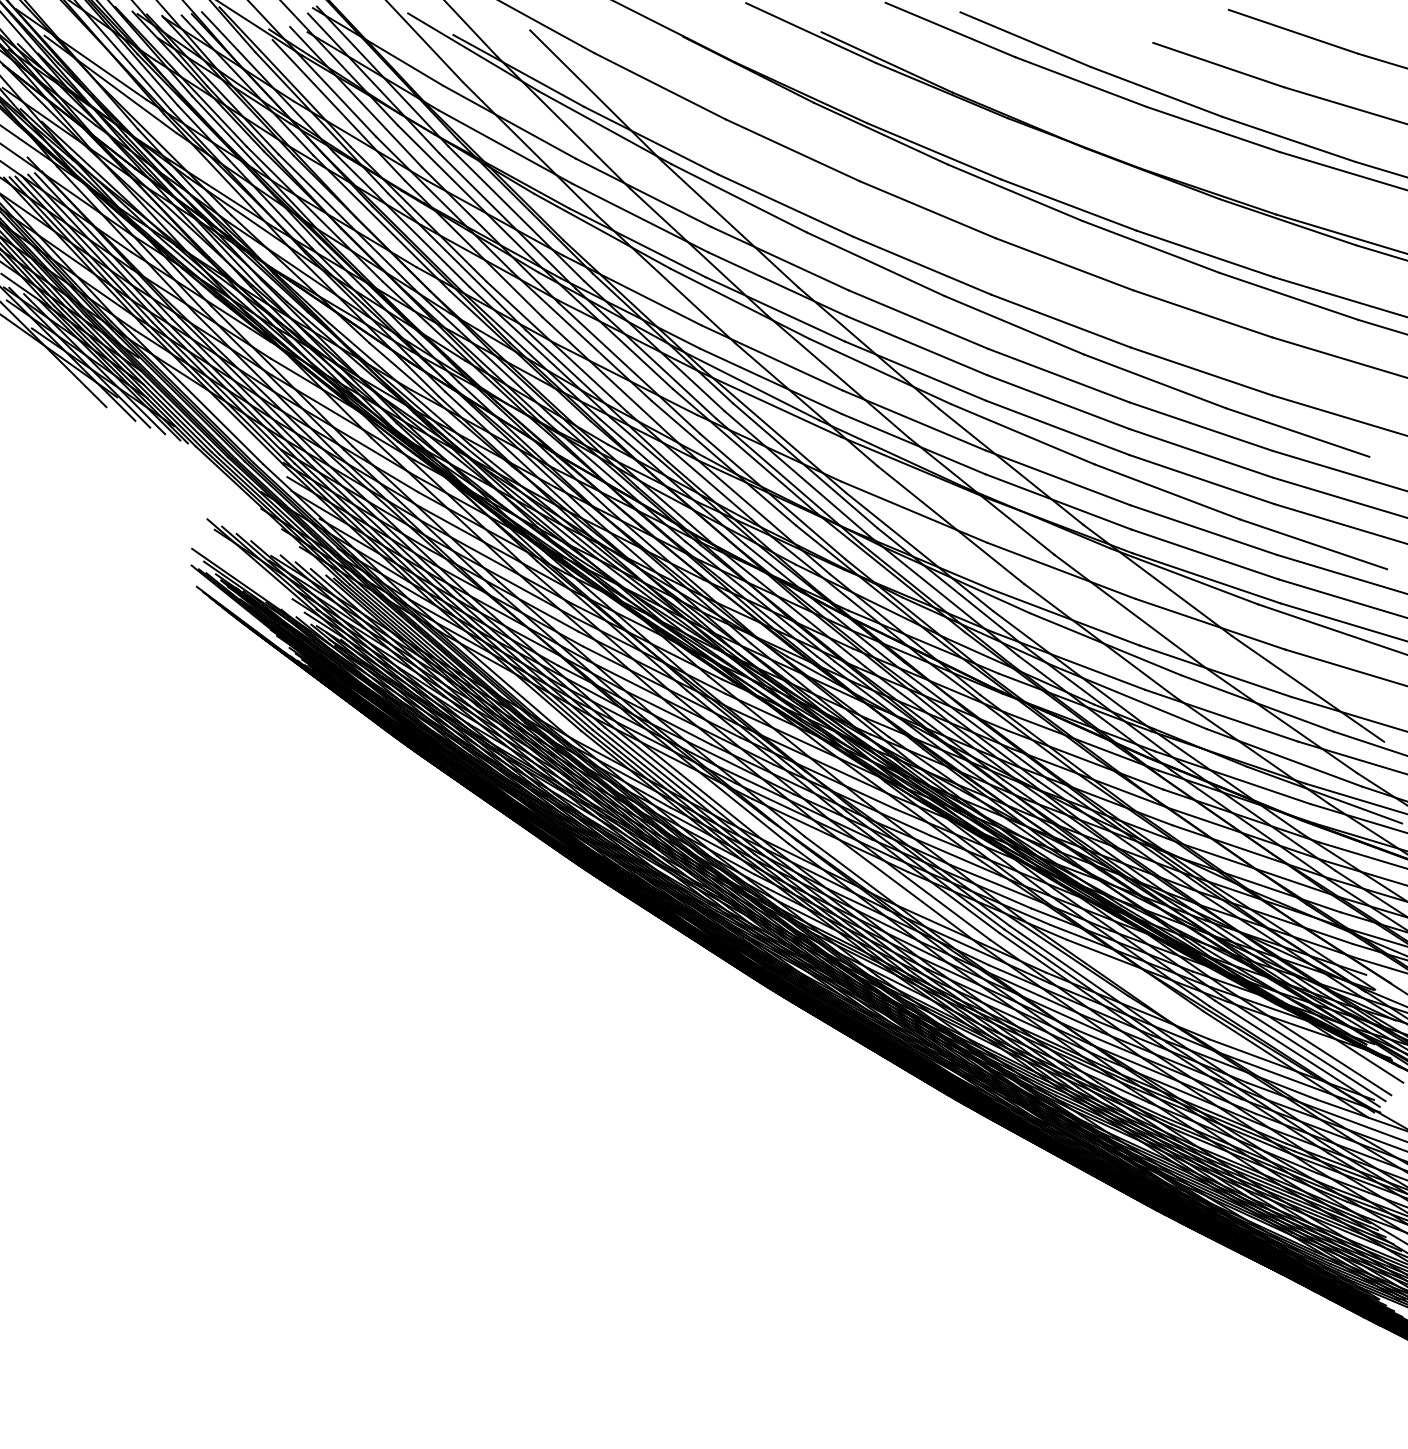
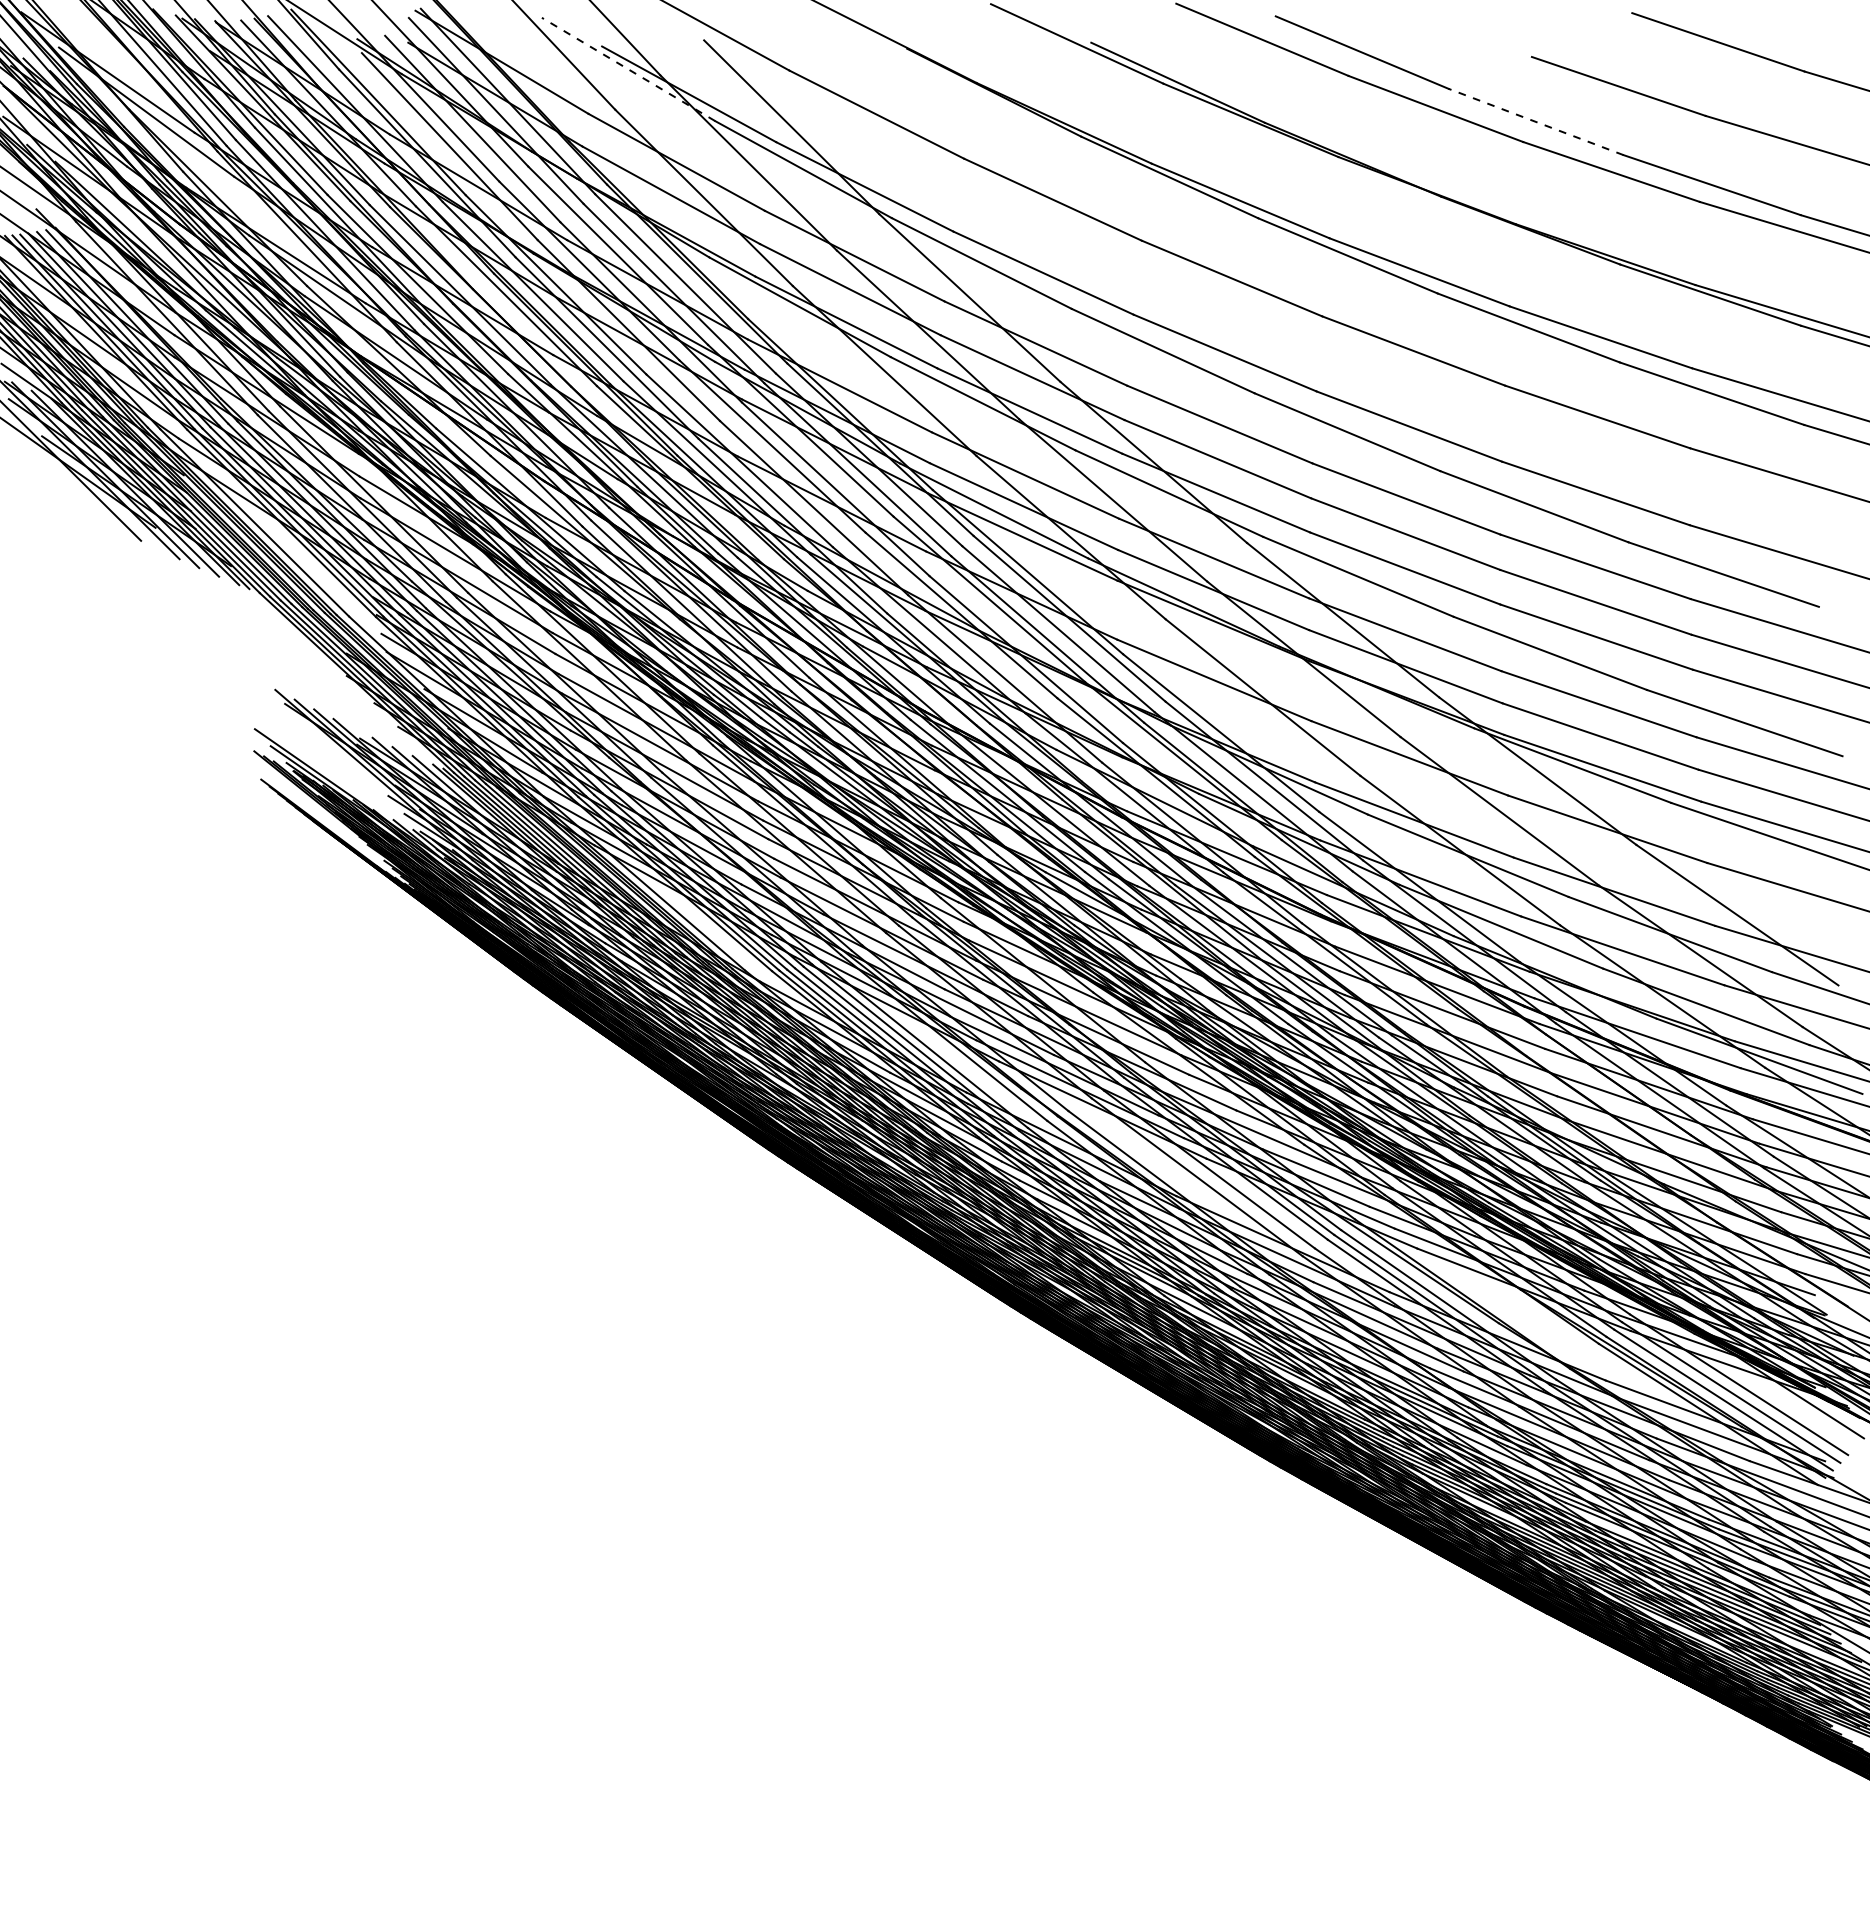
line: (473, 52) -> (628, 69), solid -> dashed
line: (1156, 91) -> (1536, 121), solid -> dashed

